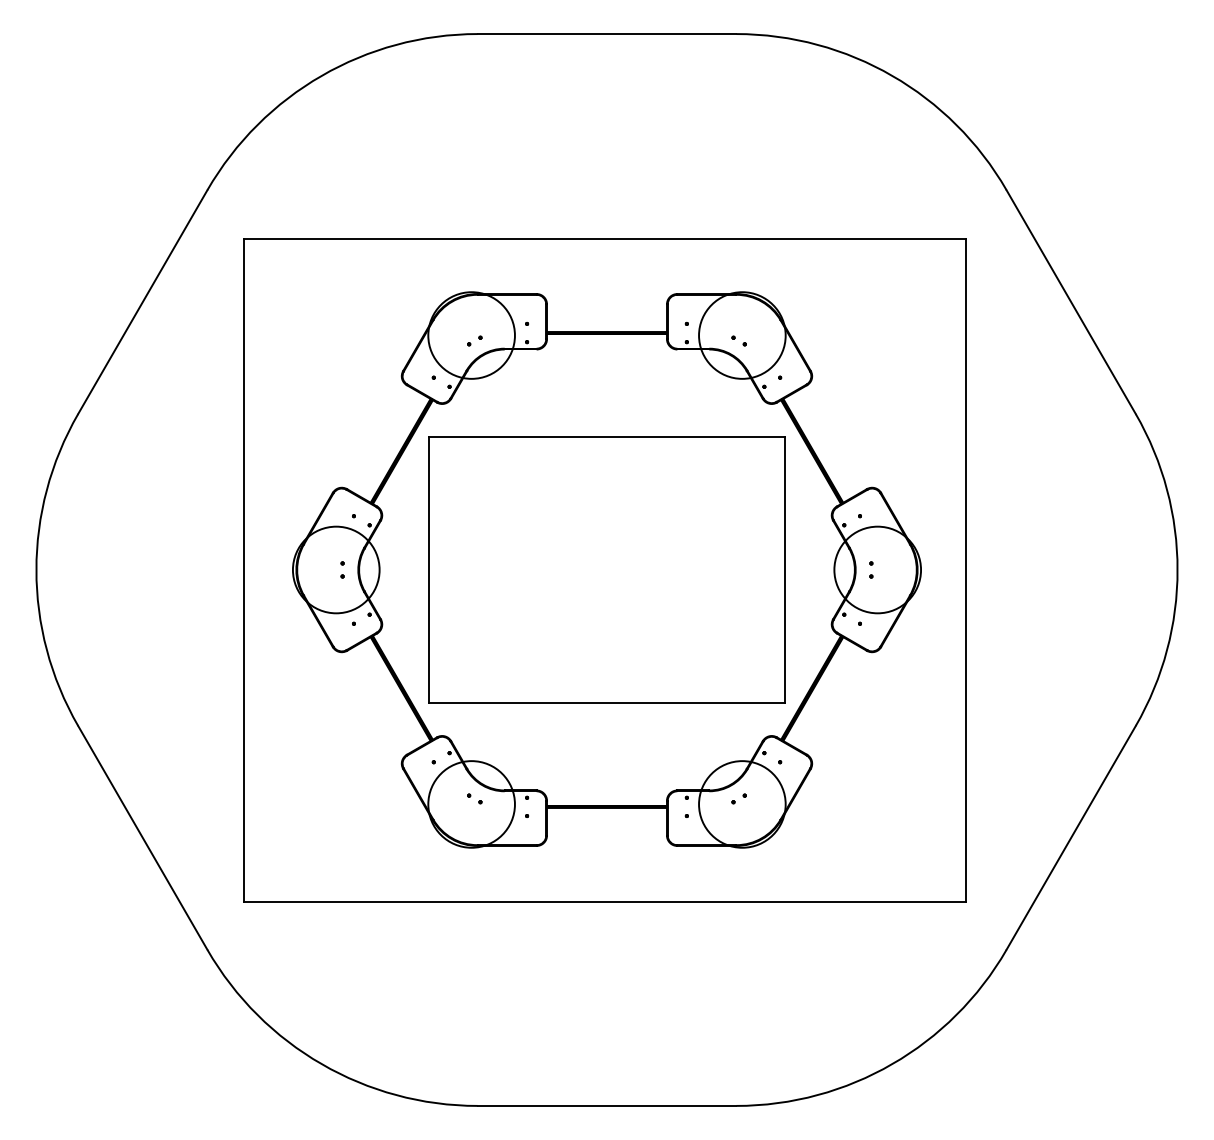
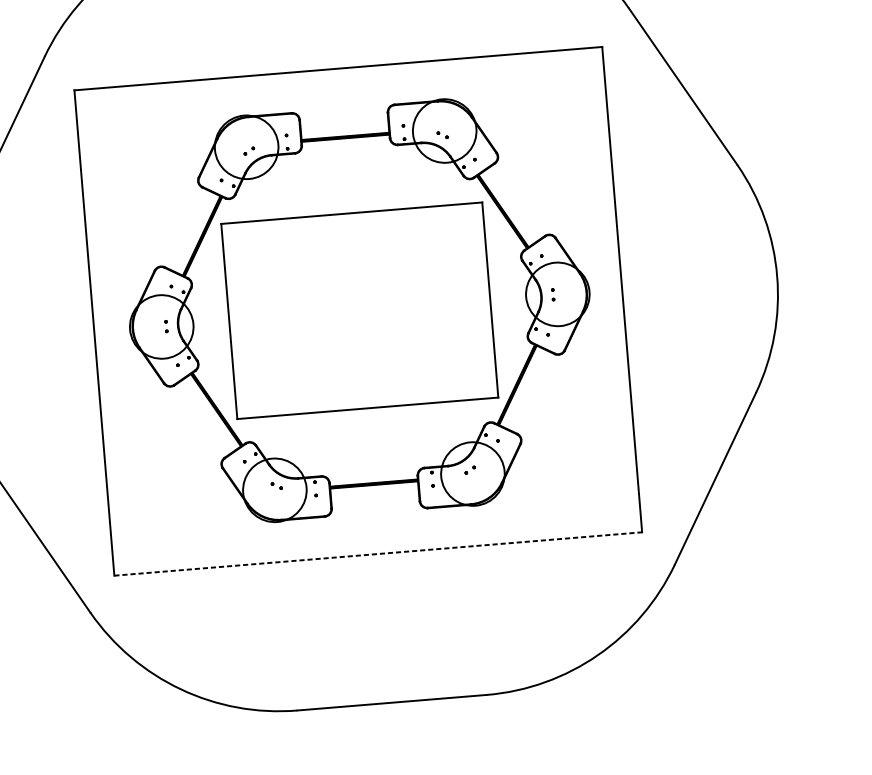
line: (604, 902) -> (377, 554), solid -> dashed

